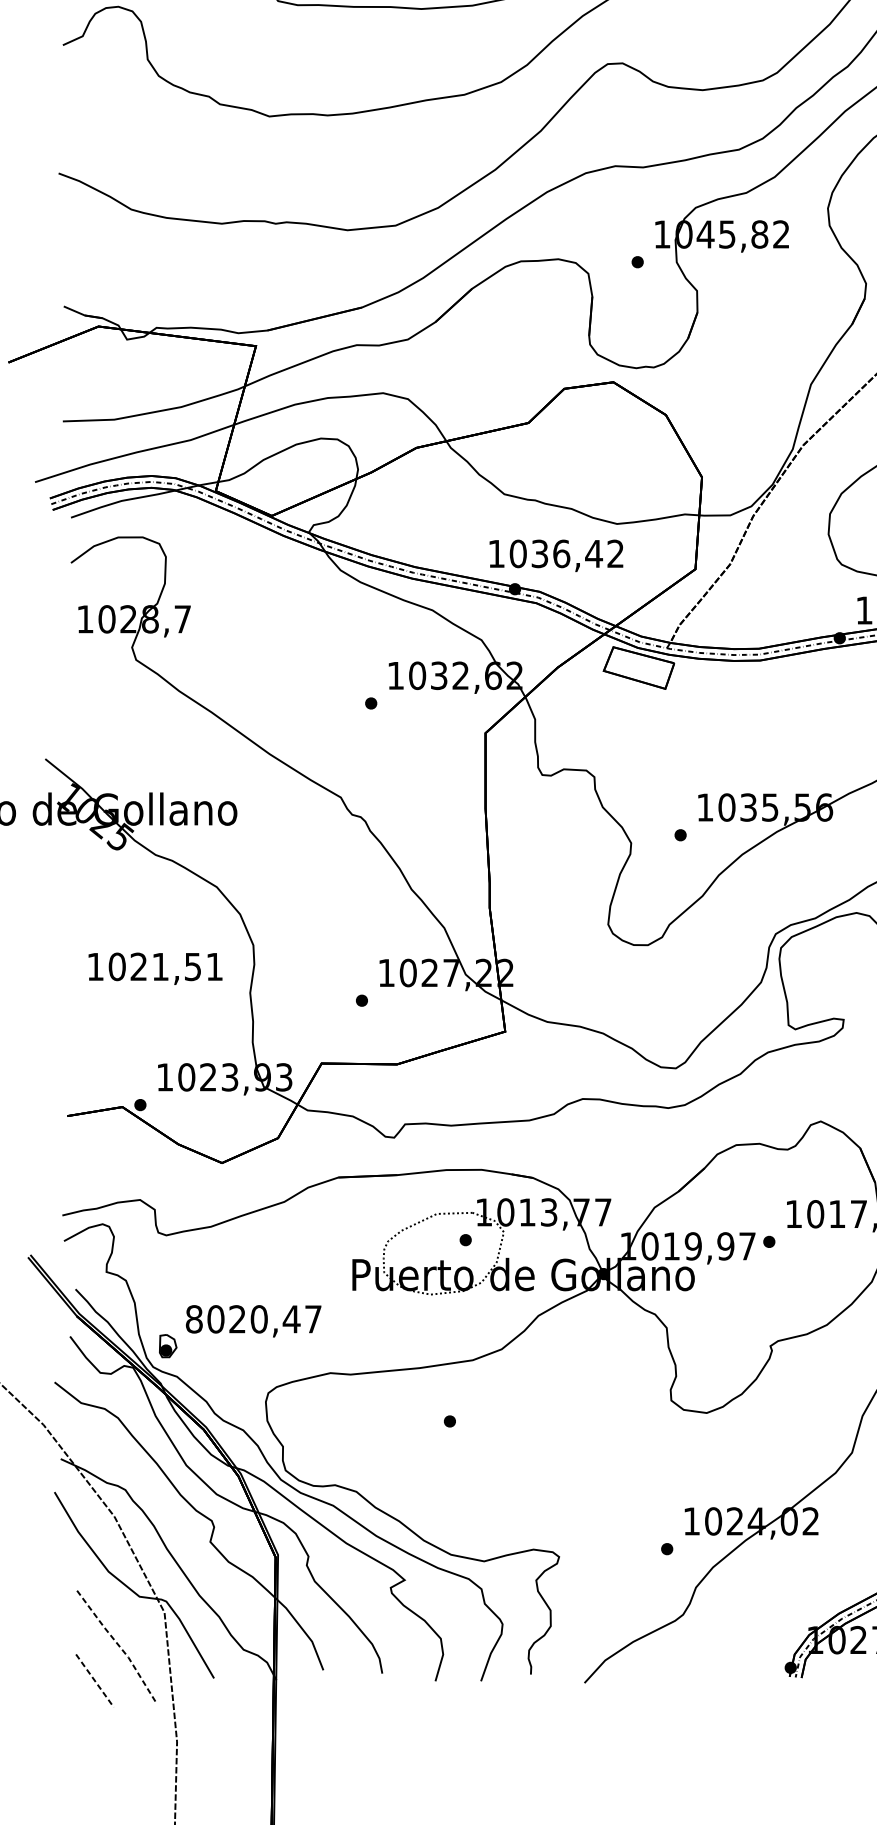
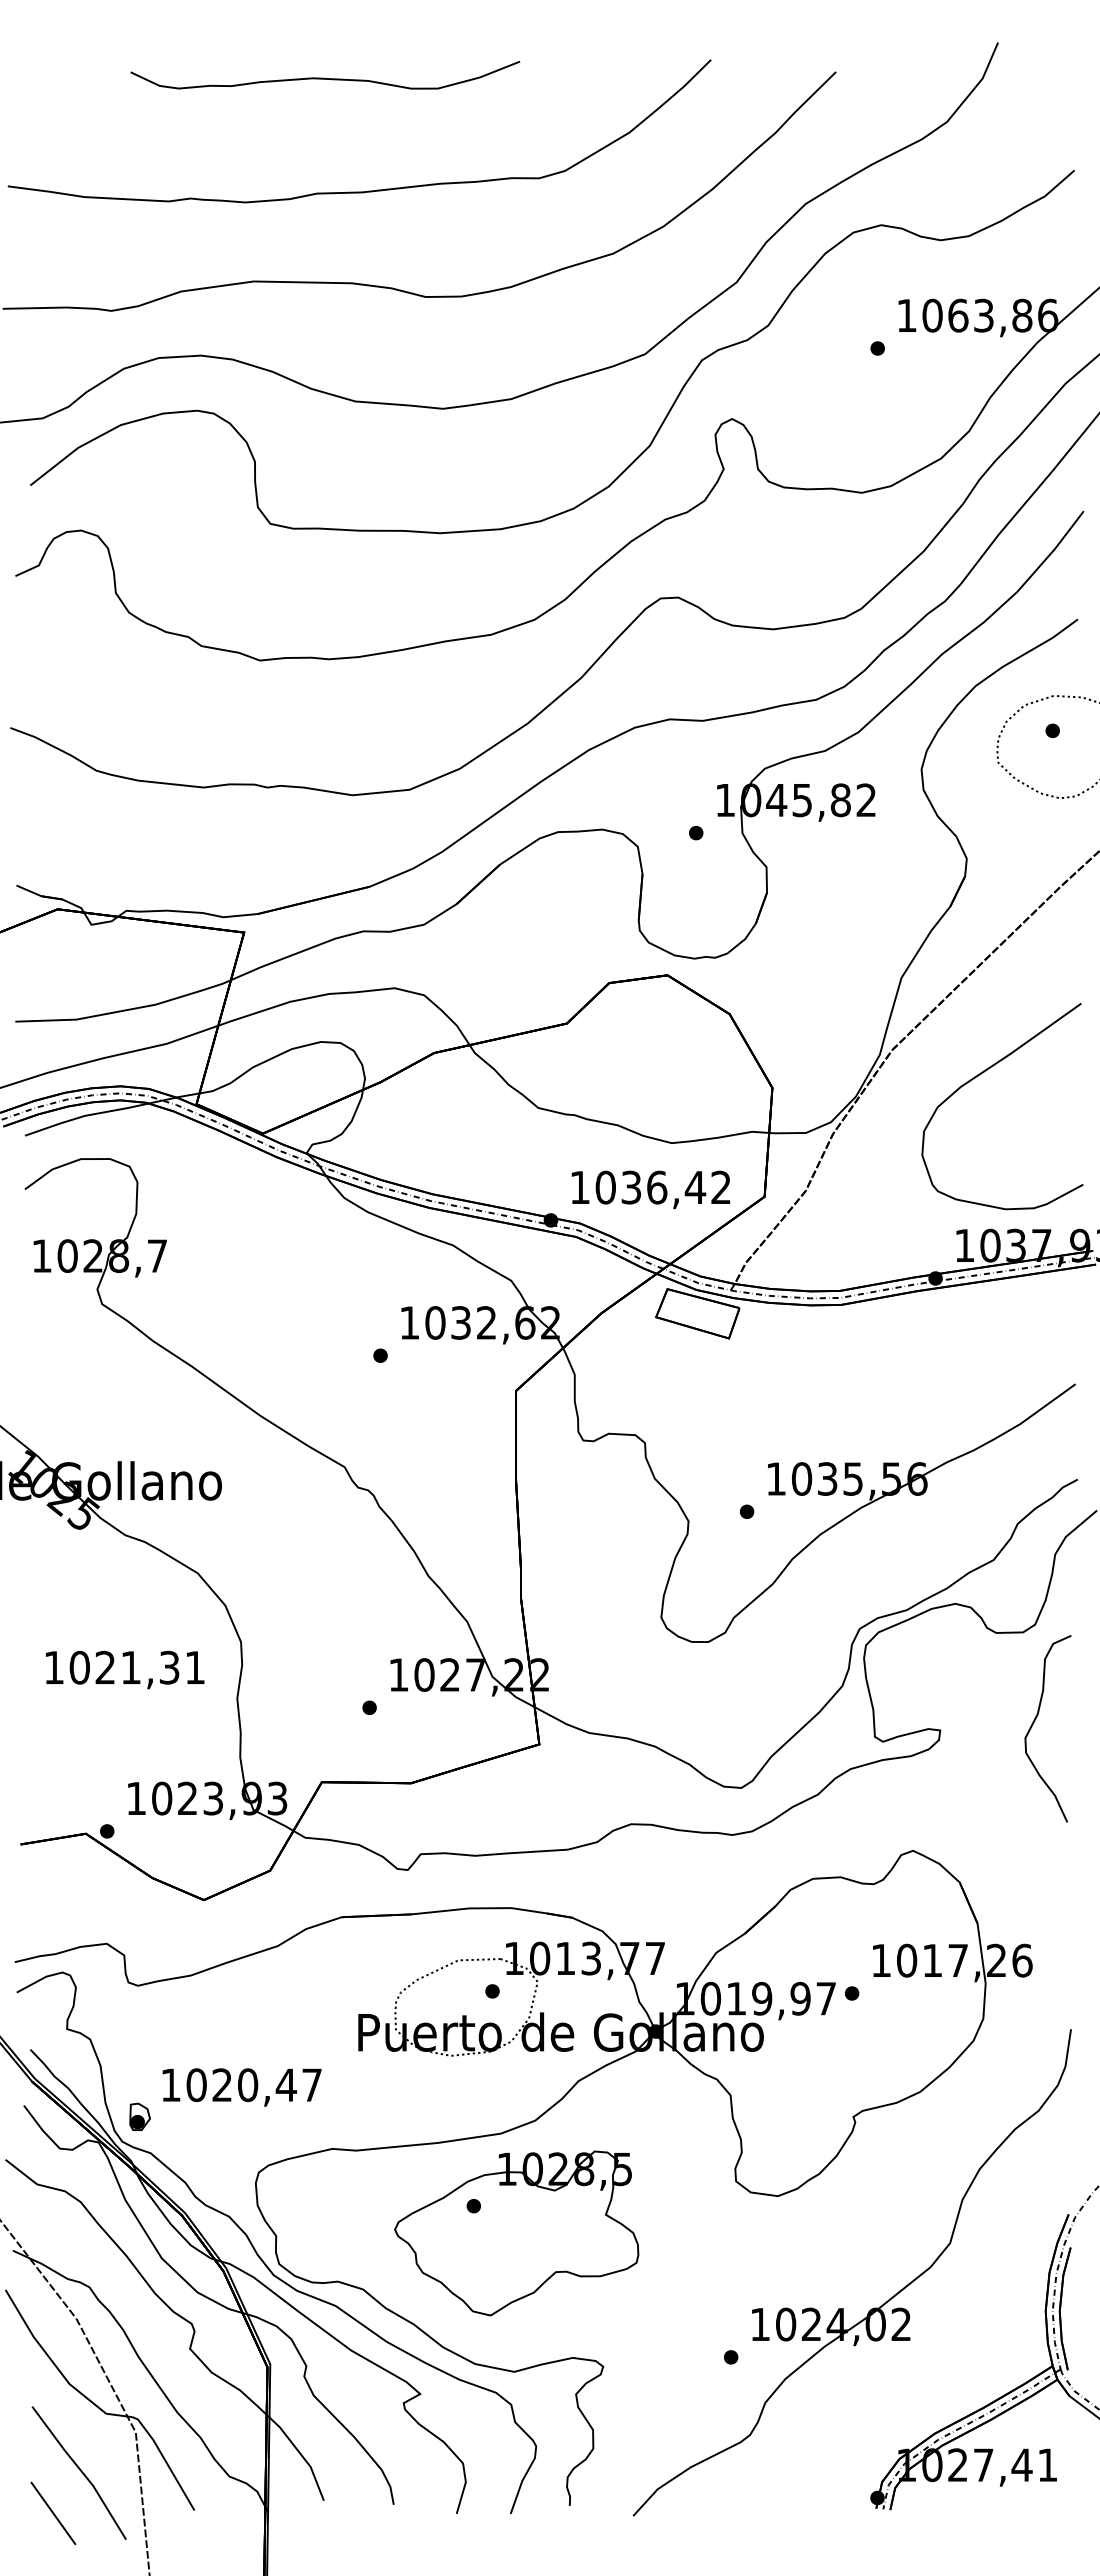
text: (556, 555) -> (650, 1189), moved
text: (192, 966) -> (169, 1667), 1021,51 -> 1021,31
text: (194, 1319) -> (171, 2085), 8020,47 -> 1020,47
part: (485, 1444) -> (516, 2233), added
line: (118, 1645) -> (81, 2471), dashed -> solid
line: (95, 1680) -> (53, 2513), dashed -> solid

